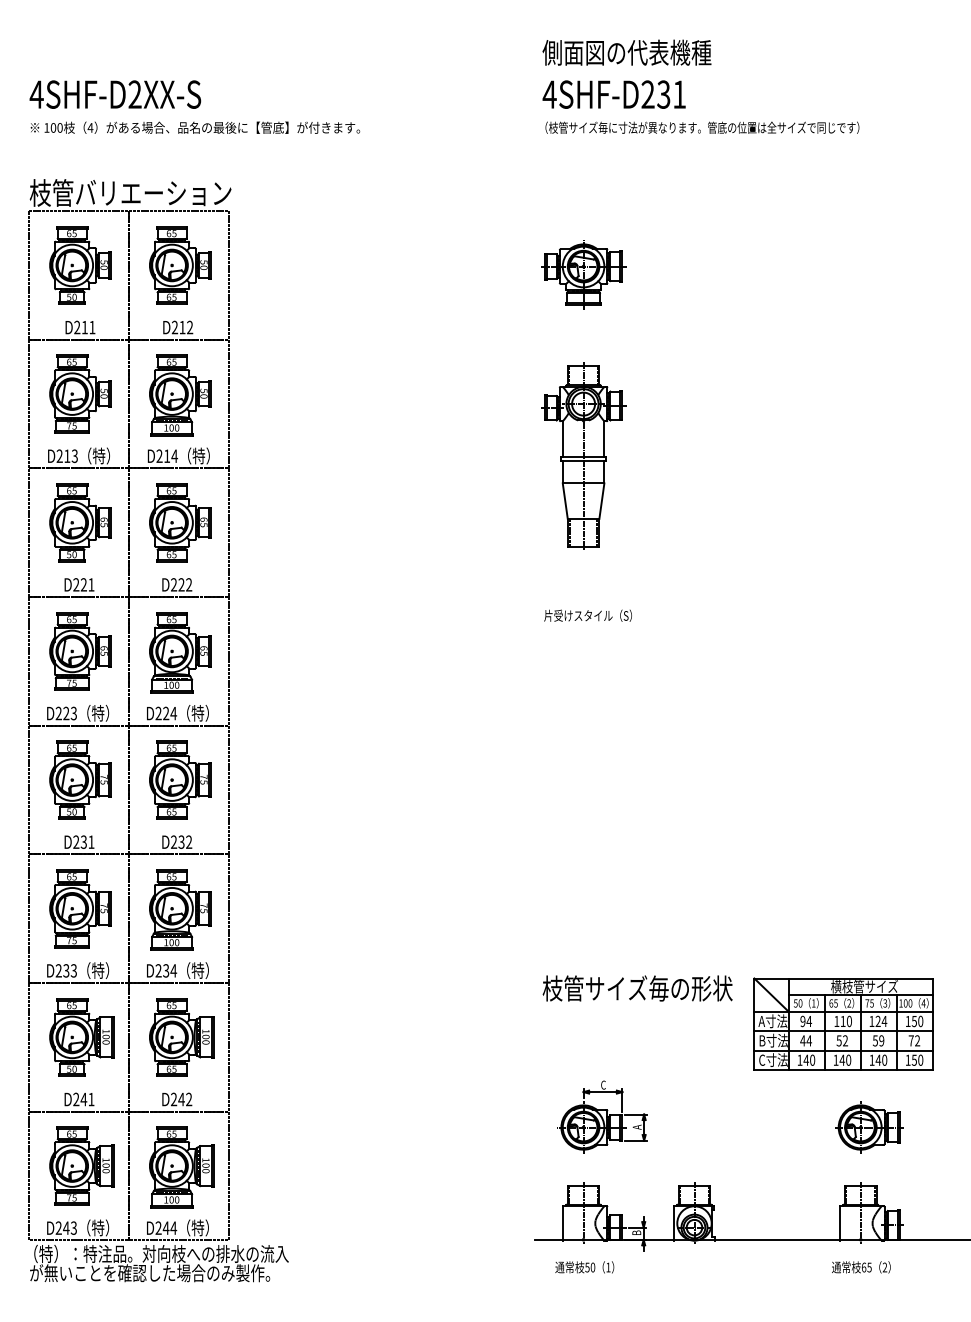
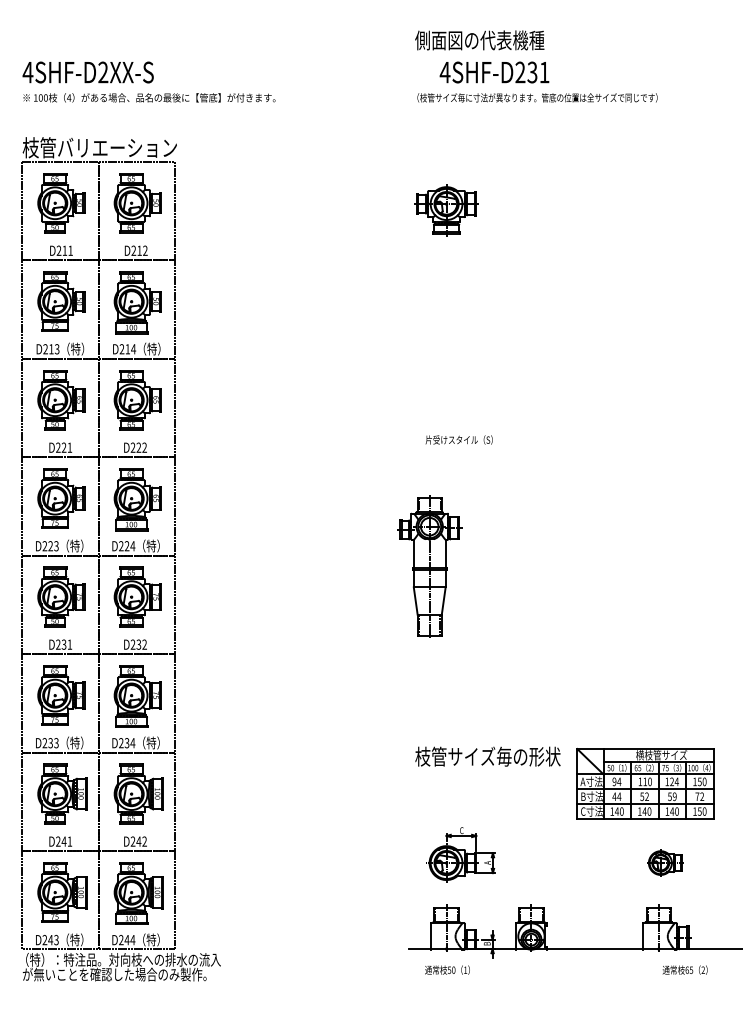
text: (613, 94) -> (493, 72), moved
part: (583, 455) -> (429, 566), moved
text: (587, 615) -> (458, 439), moved
part: (869, 1127) -> (665, 863), size x0.7
text: (861, 1267) -> (685, 970), moved

